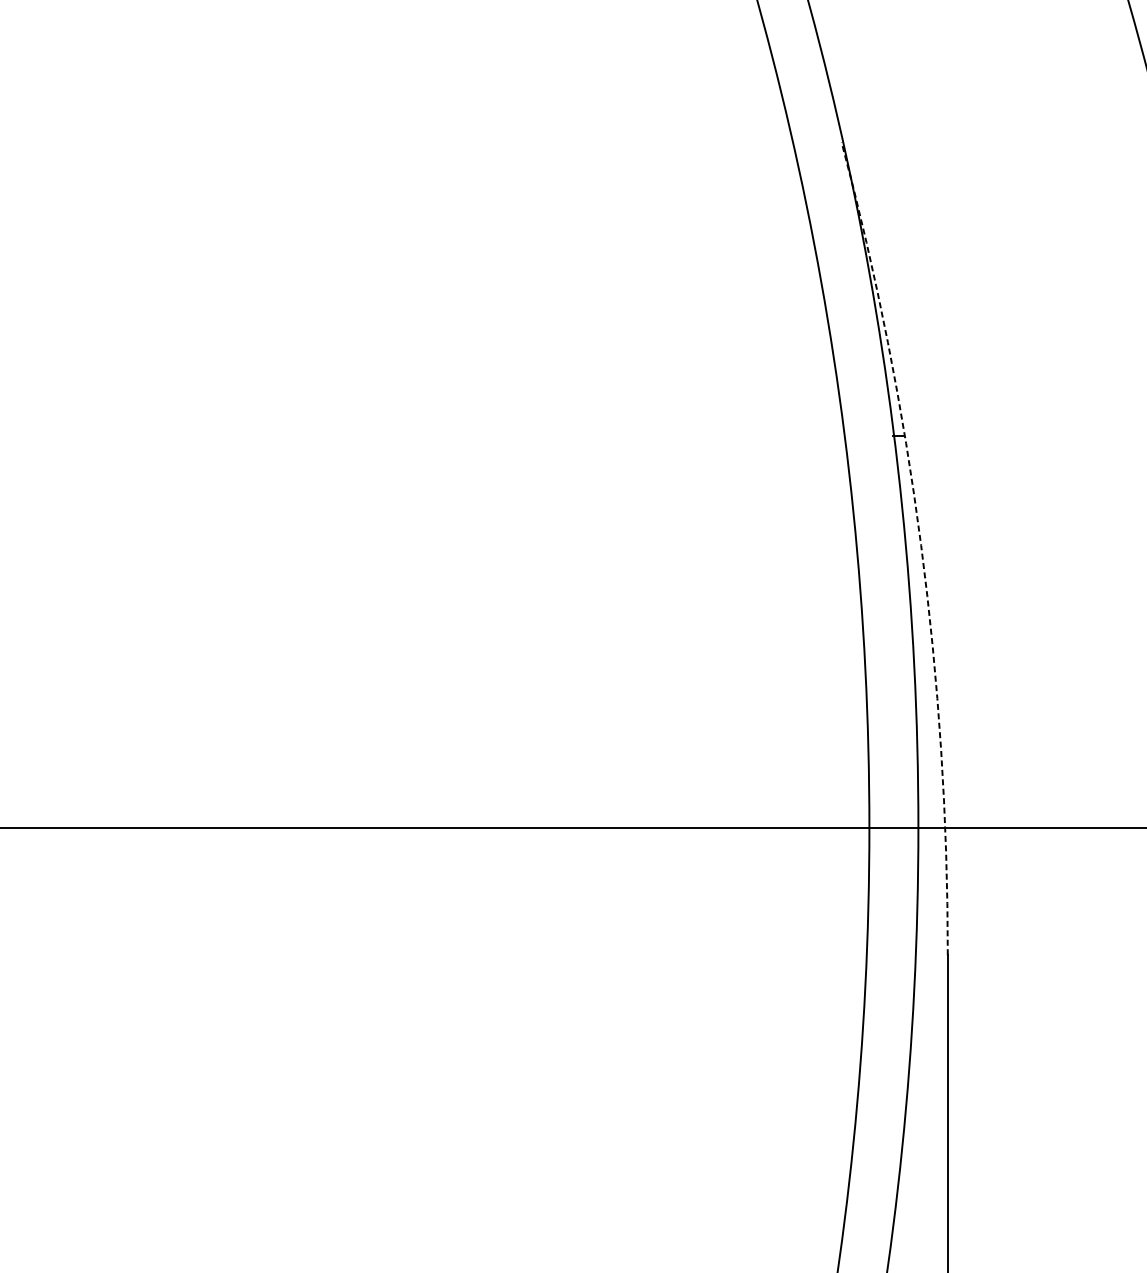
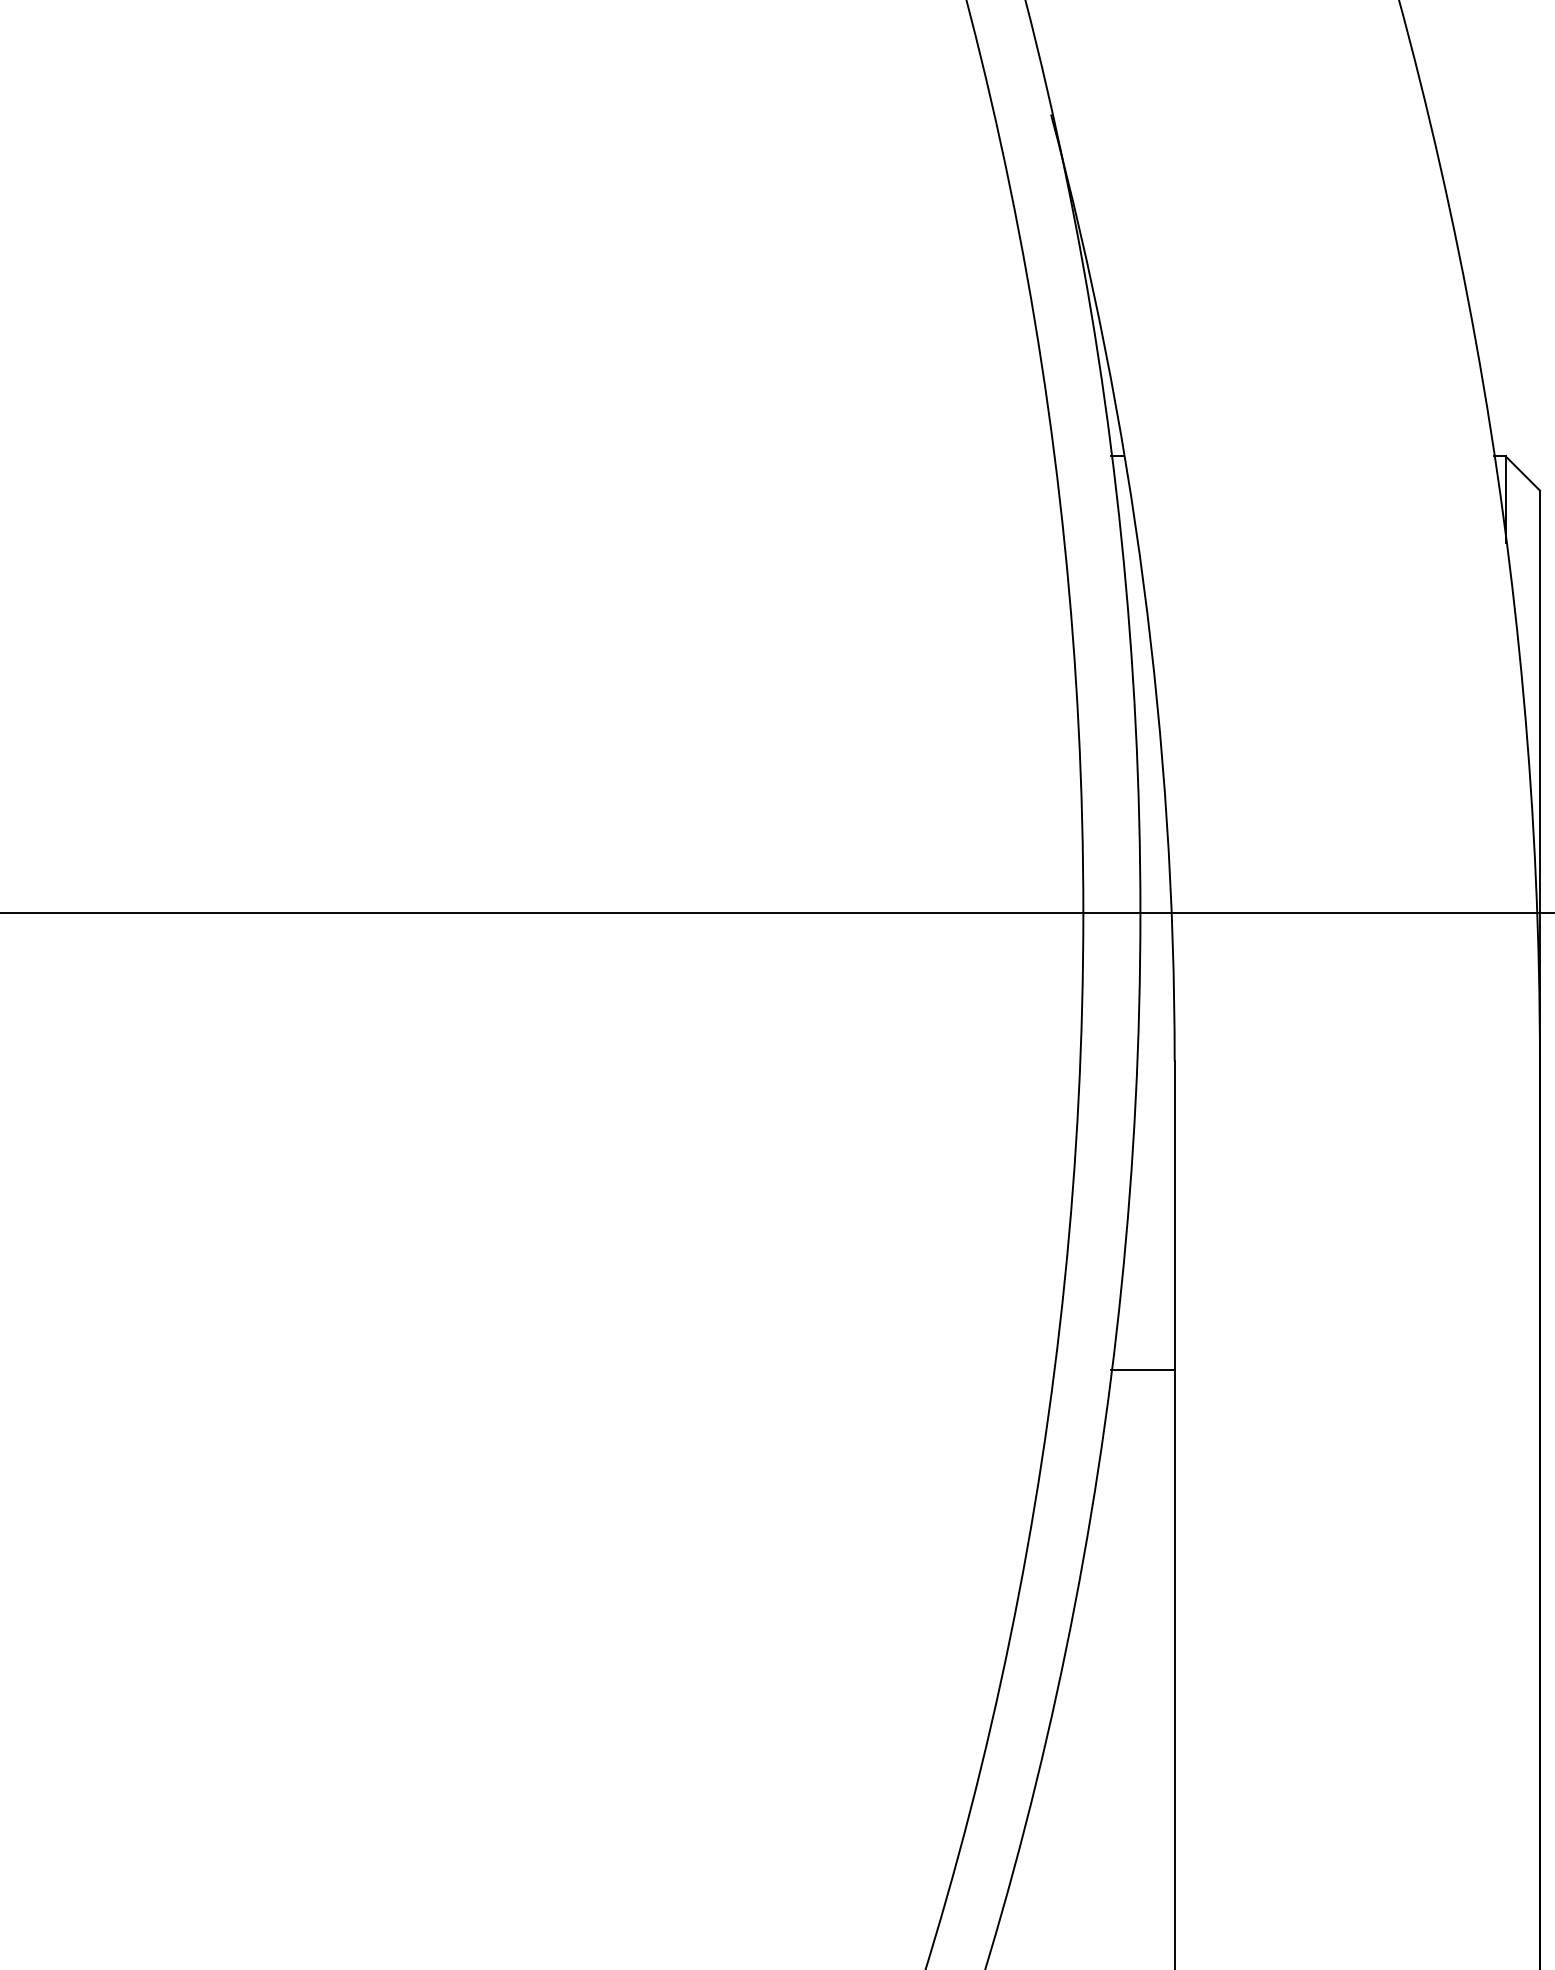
arc: (921, 545) -> (1143, 583), dashed -> solid
line: (920, 1219) -> (1142, 1369), added

